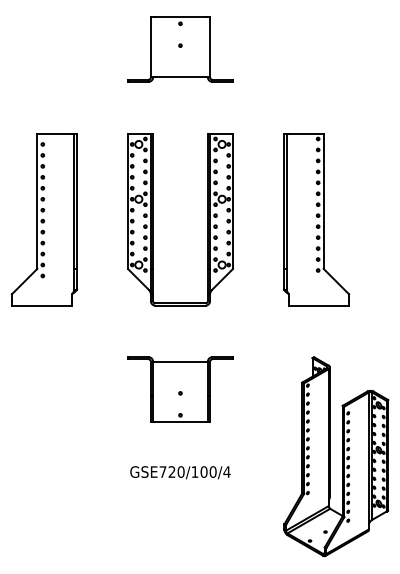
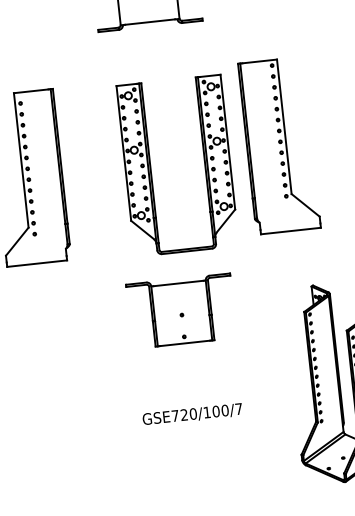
part: (153, 219) -> (150, 168), moved
part: (316, 219) -> (279, 145), moved
part: (180, 389) -> (181, 311), moved
text: (226, 471) -> (238, 408), GSE720/100/4 -> GSE720/100/7

